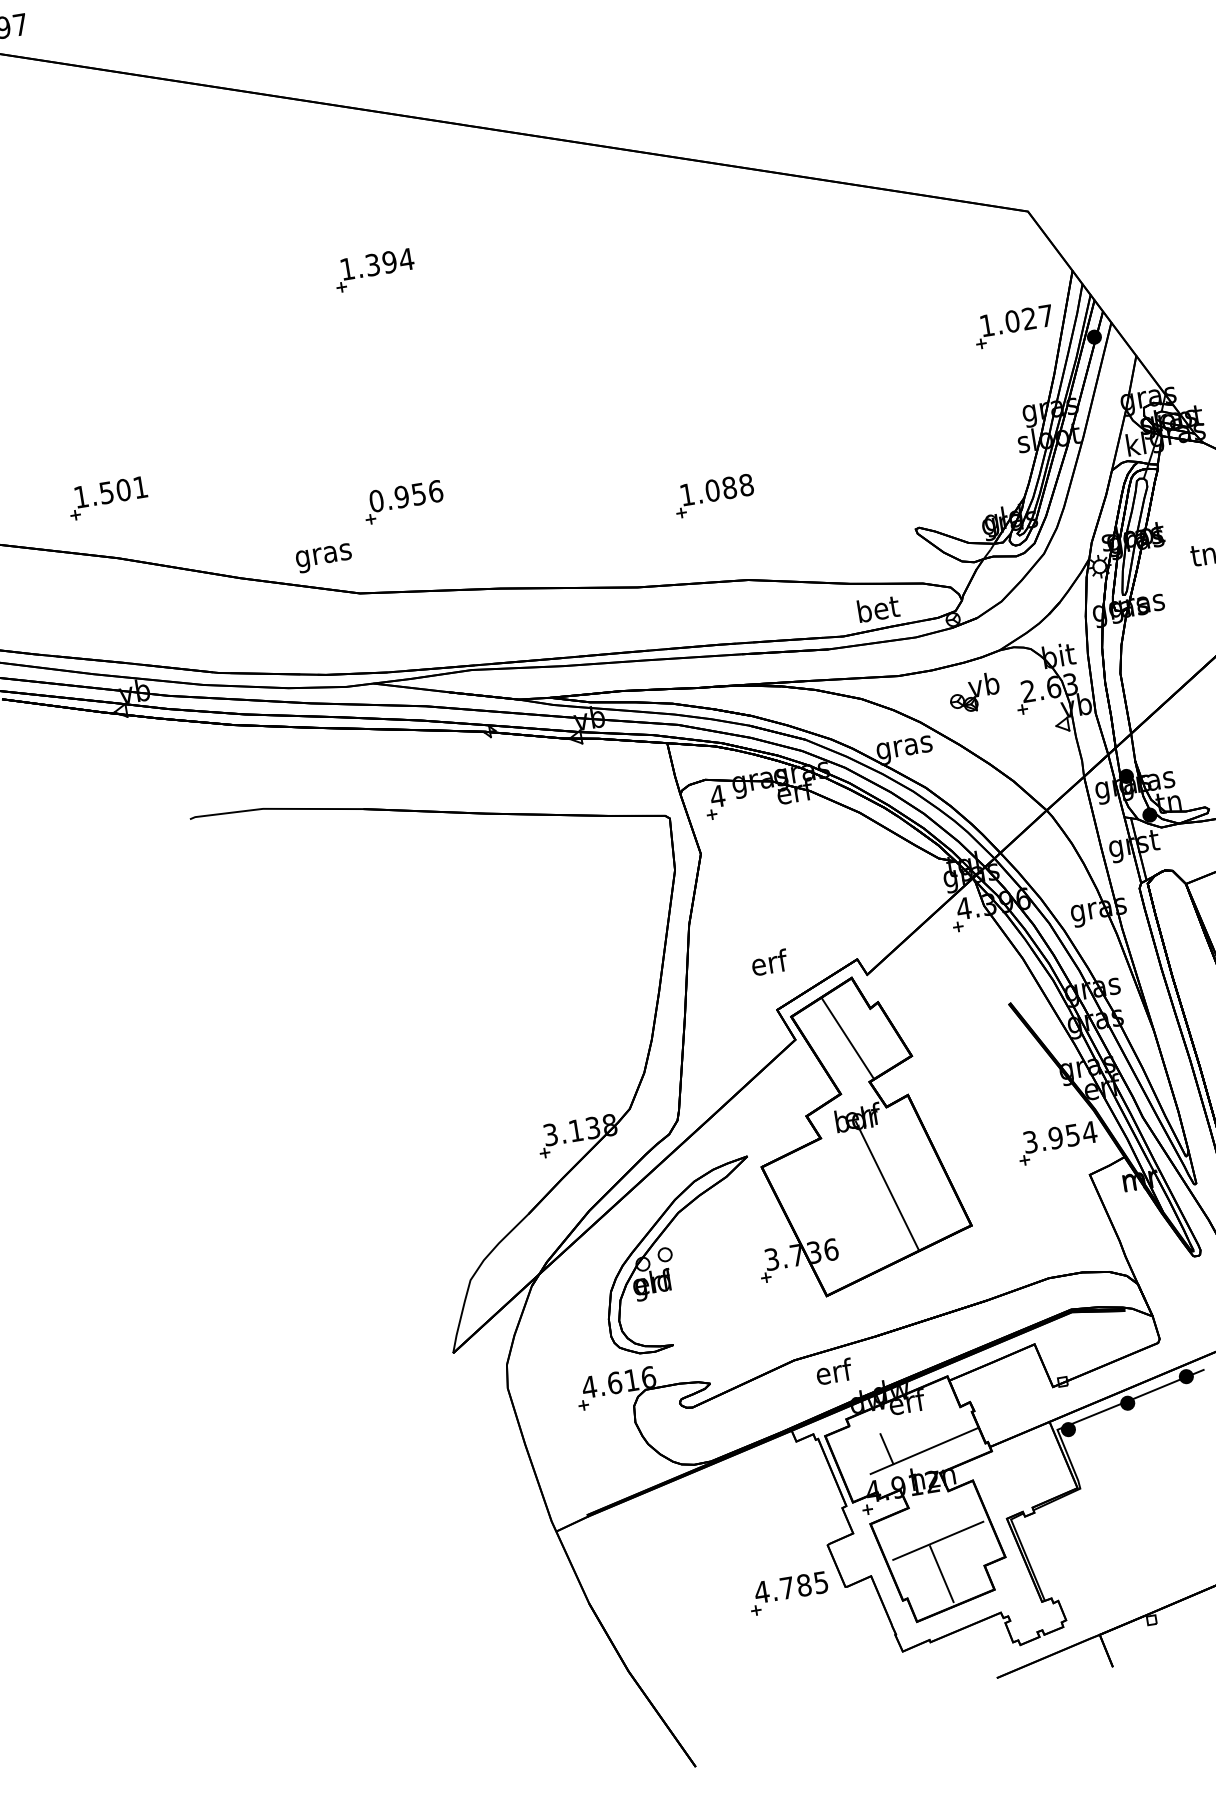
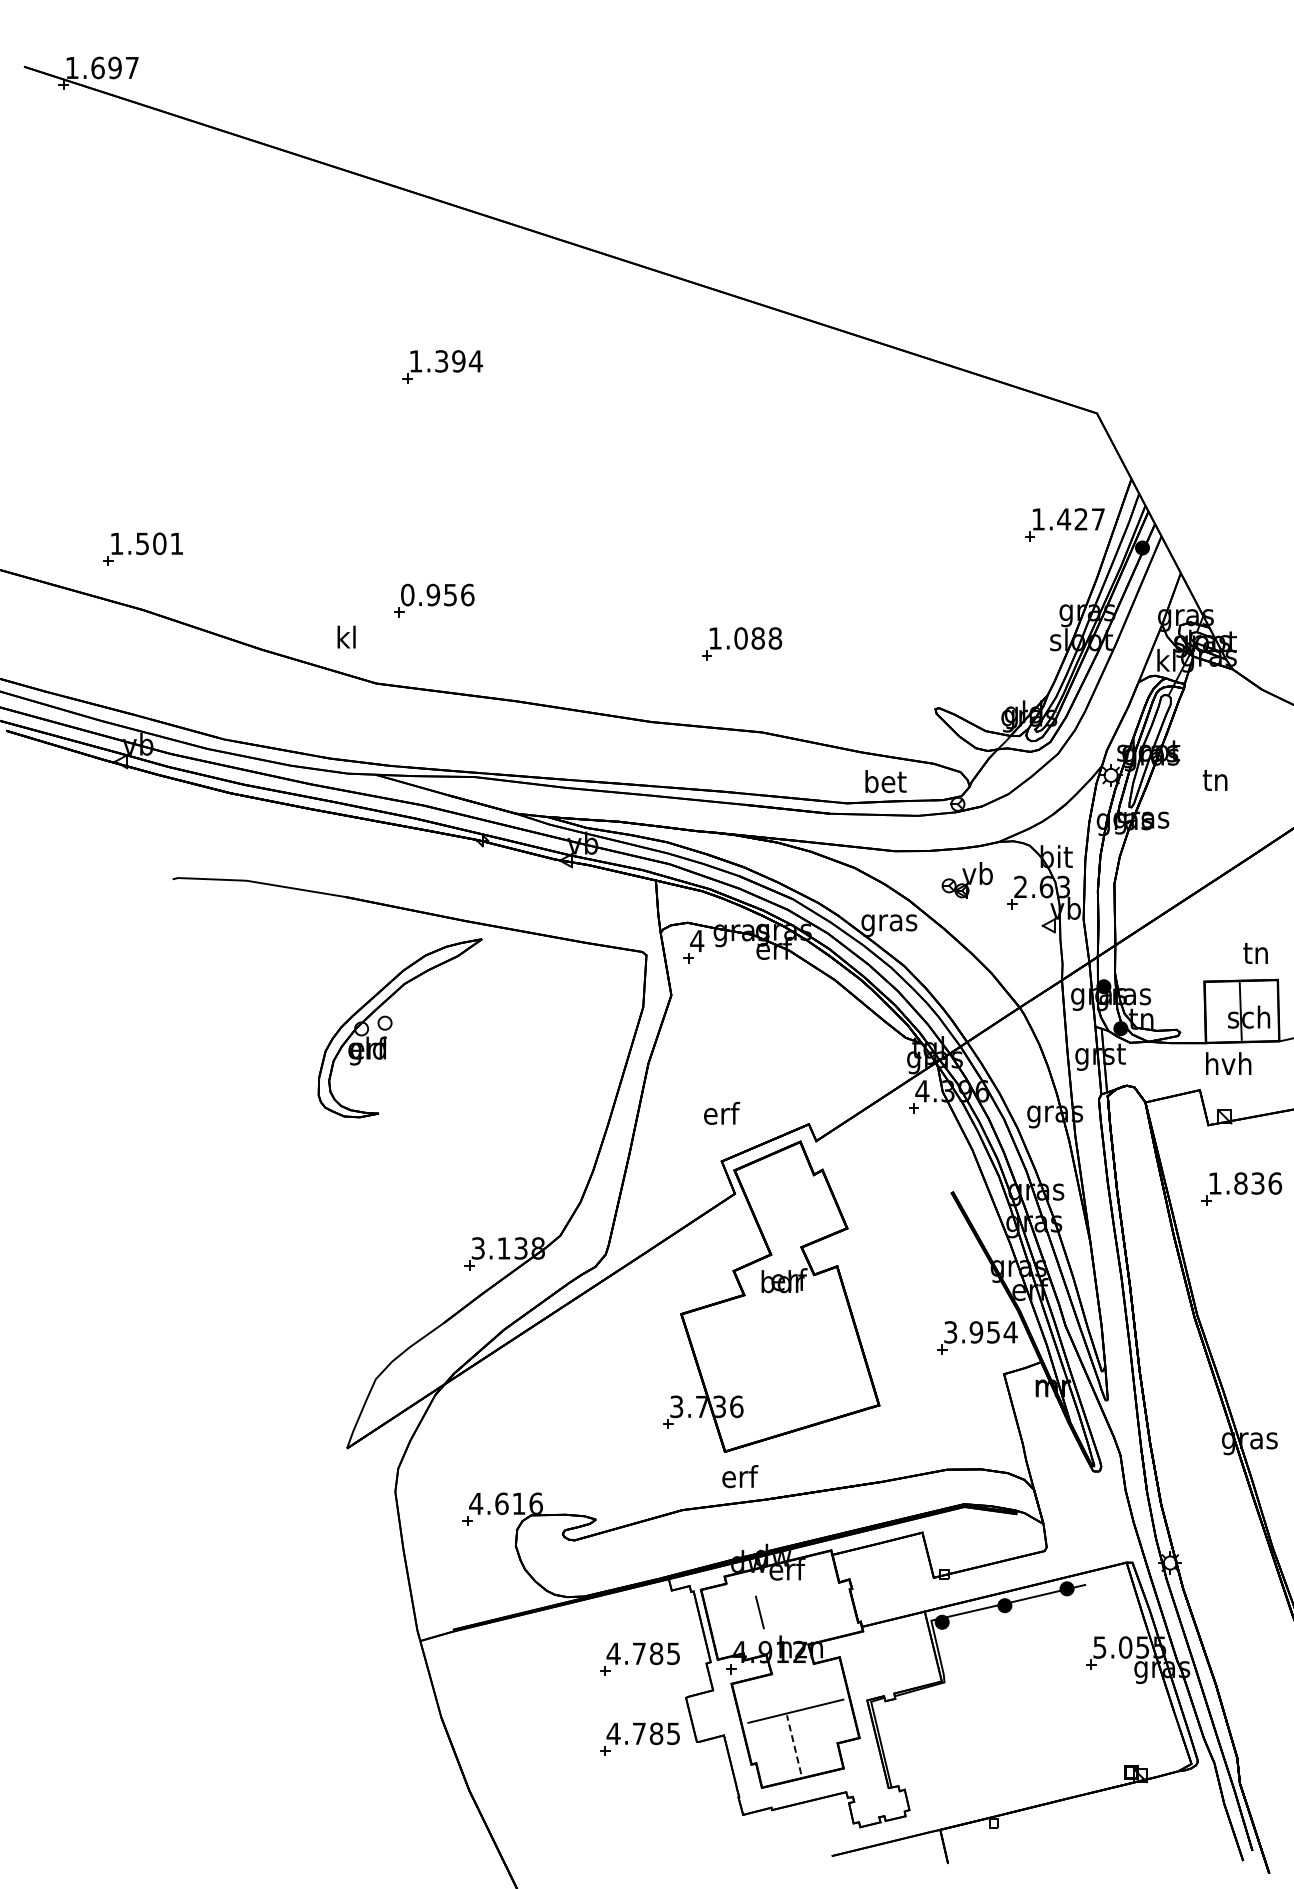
text: (1012, 321) -> (1064, 519), 1.027 -> 1.427
text: (323, 554) -> (346, 639), gras -> kl
line: (847, 1038) -> (786, 1200), removed
line: (887, 1185) -> (802, 1352), removed
part: (672, 1255) -> (392, 1025), moved
text: (834, 1371) -> (740, 1476), moved
line: (923, 1451) -> (795, 1620), removed
part: (775, 1513) -> (639, 1658), added
line: (941, 1574) -> (793, 1744), solid -> dashed

